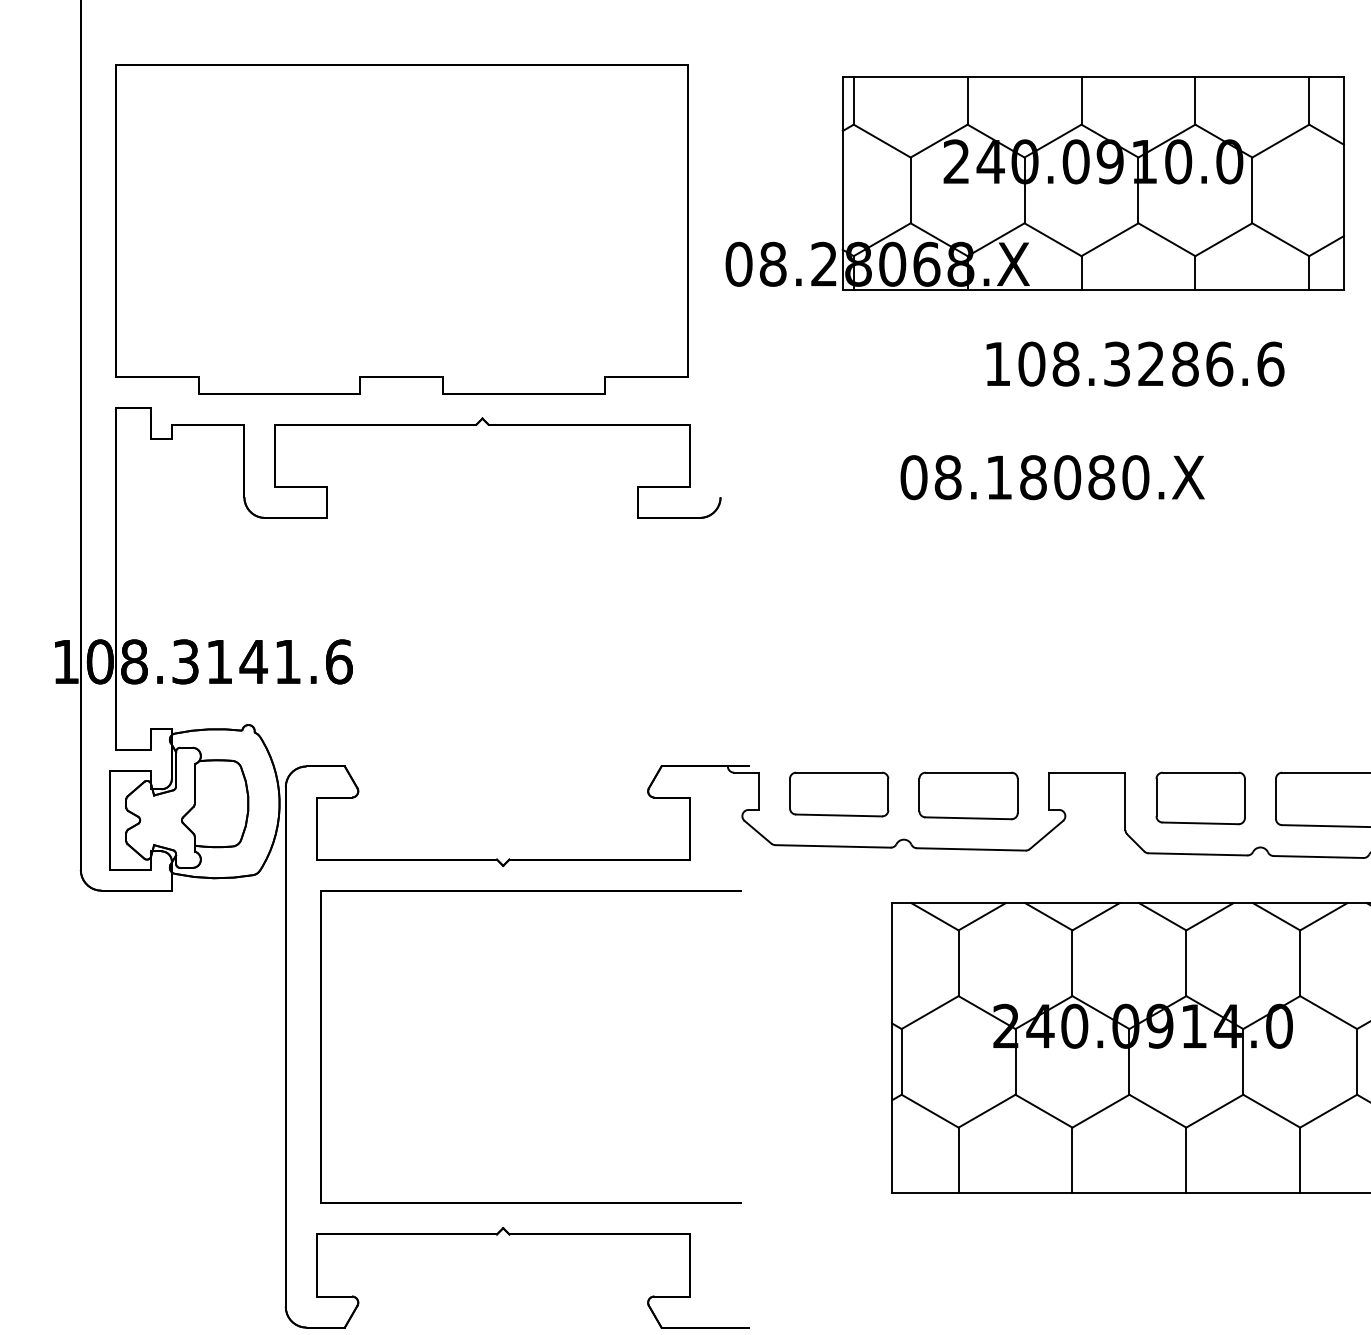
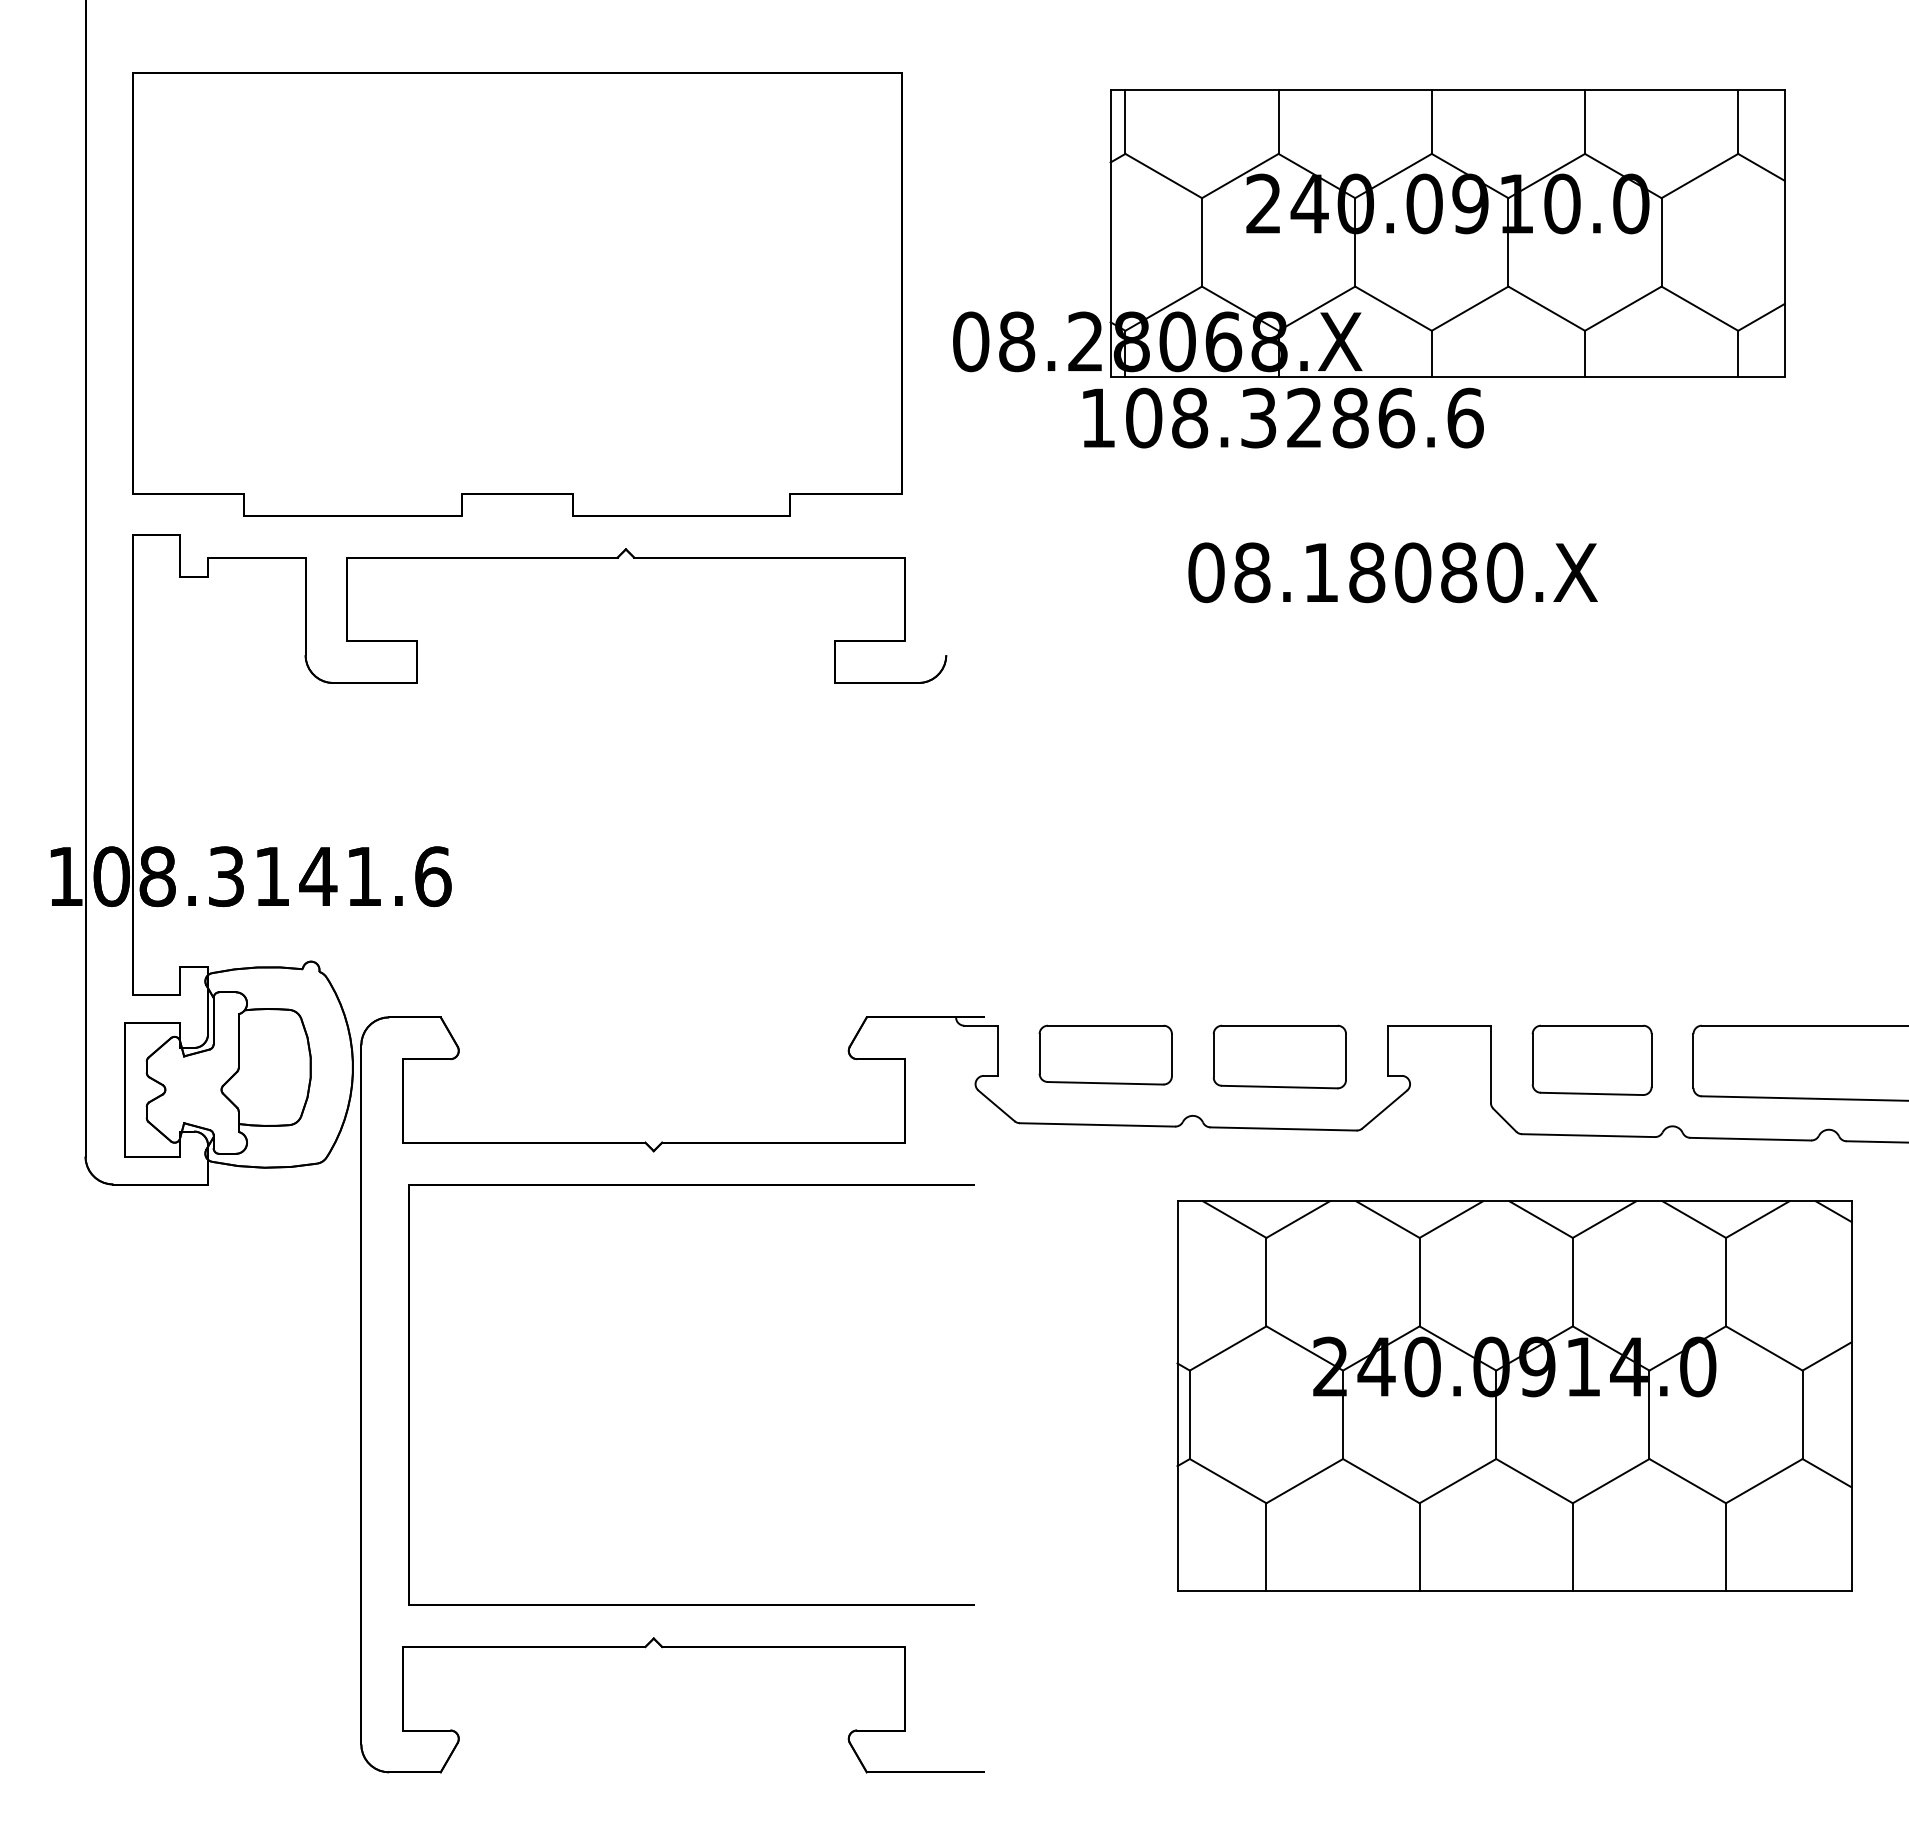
text: (1135, 363) -> (1283, 417), moved
text: (1052, 477) -> (1392, 572), moved

